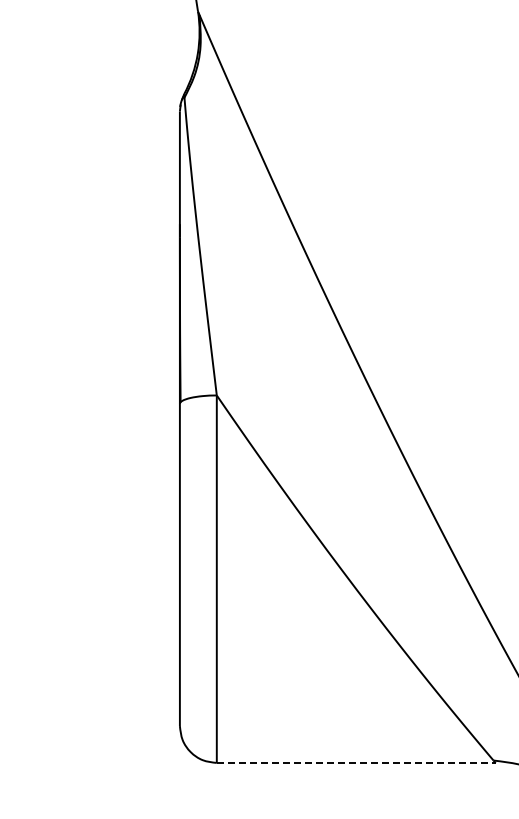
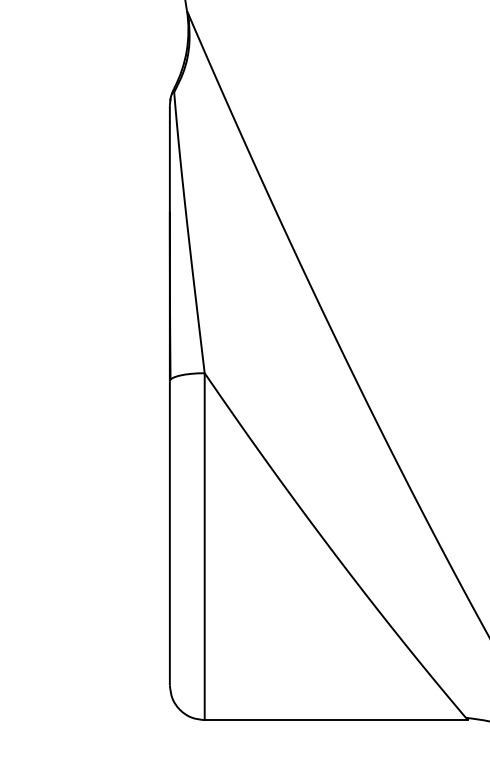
line: (356, 762) -> (336, 719), dashed -> solid

